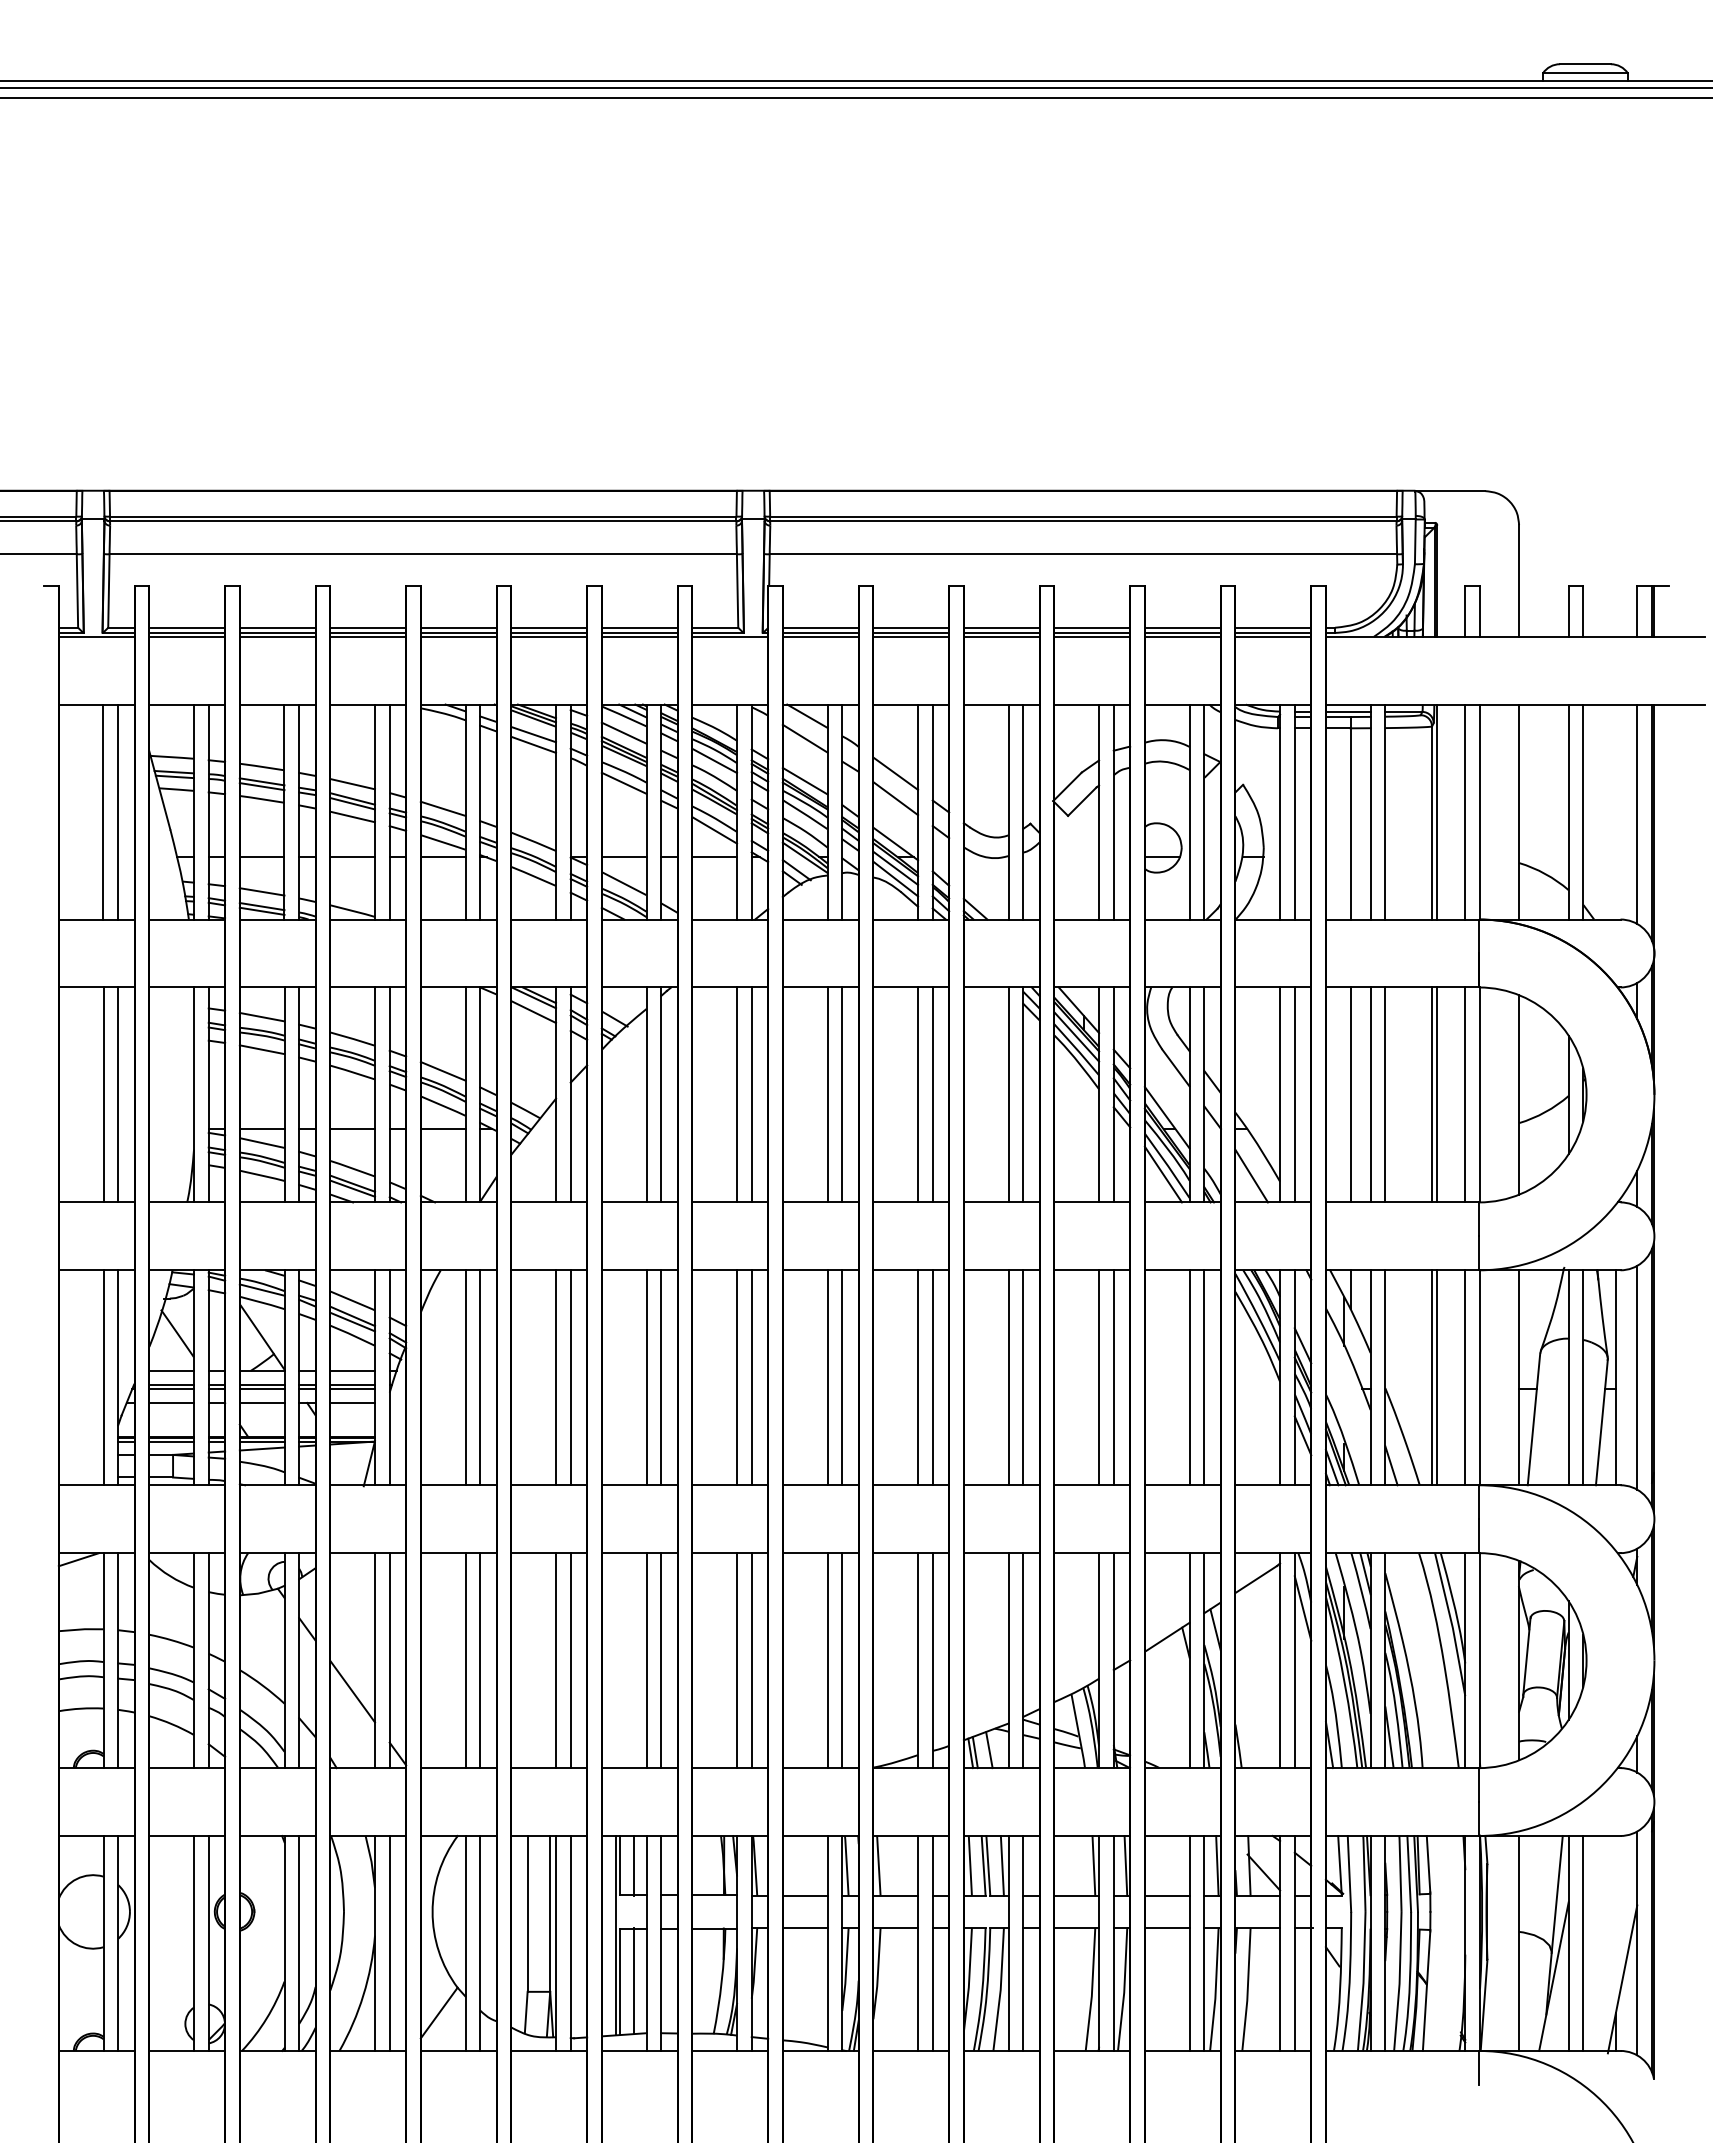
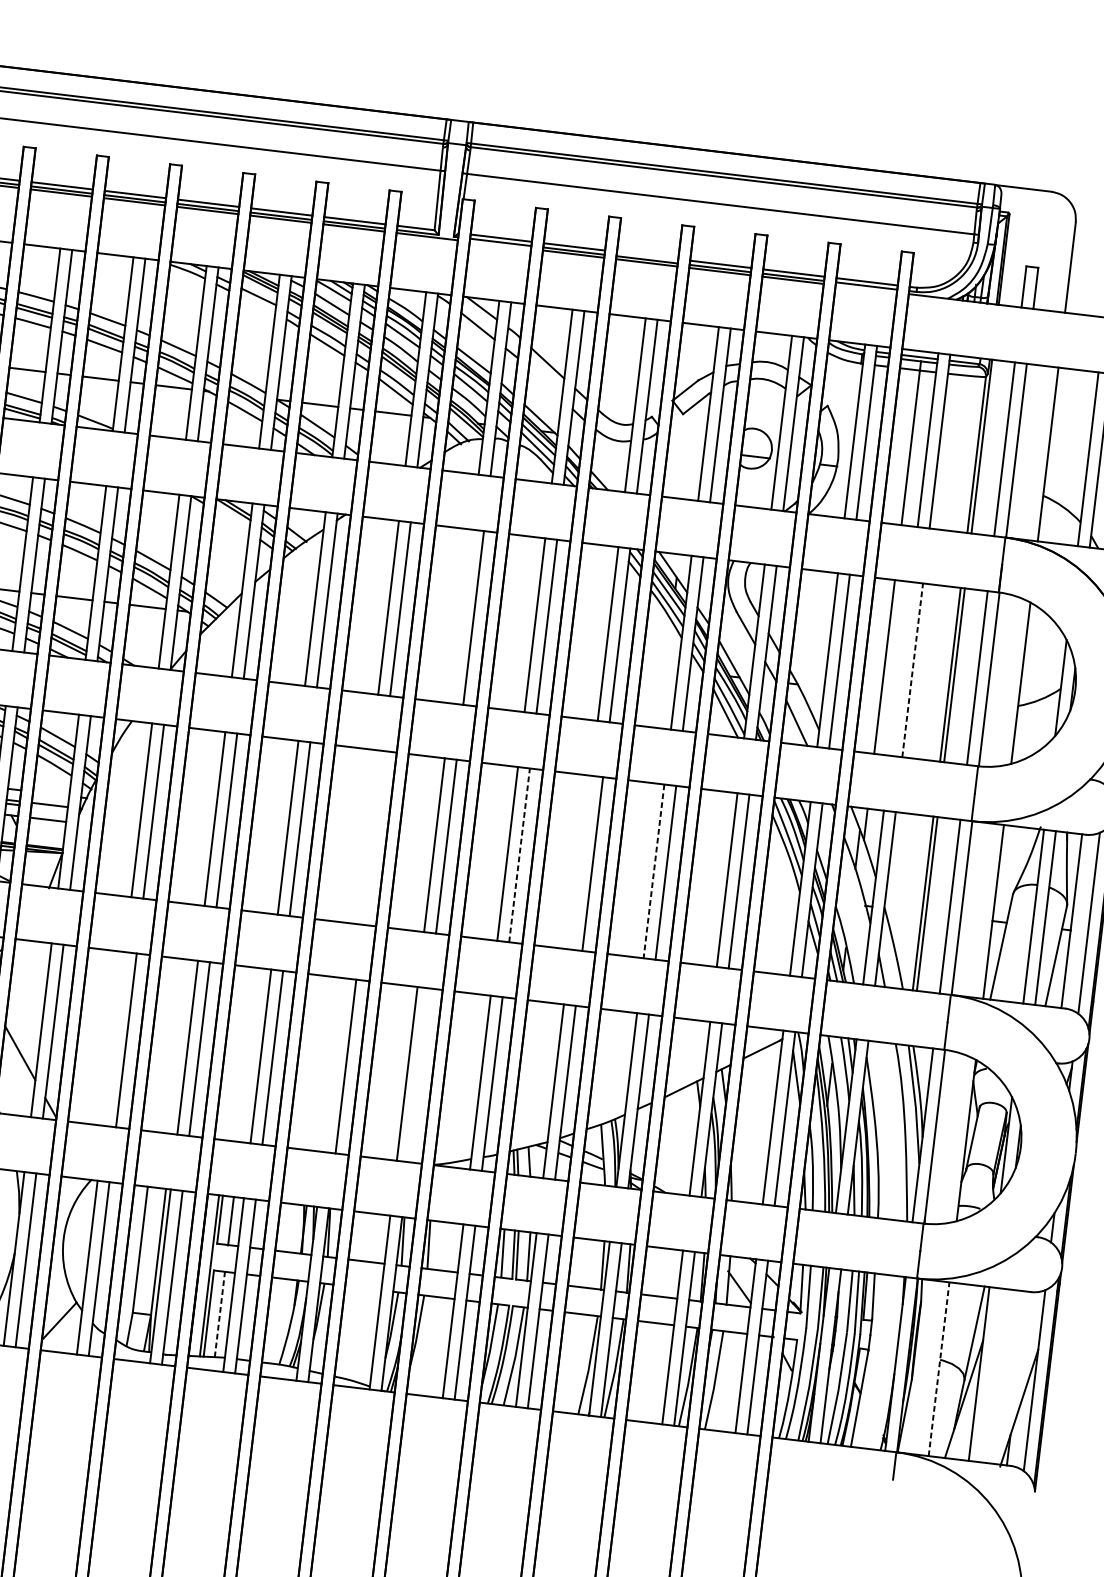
line: (1001, 627) -> (647, 255), removed
line: (820, 636) -> (500, 245), removed
line: (1273, 636) -> (866, 288), removed
line: (533, 744) -> (257, 304), removed
line: (895, 798) -> (545, 383), removed
line: (533, 1012) -> (231, 521), removed
line: (827, 1094) -> (461, 616), removed
line: (1370, 1094) -> (900, 668), removed
line: (1385, 1094) -> (912, 669), solid -> dashed
line: (352, 1371) -> (51, 794), removed
line: (737, 1377) -> (361, 836), removed
line: (751, 1377) -> (373, 837), removed
line: (932, 1377) -> (519, 855), solid -> dashed
line: (1008, 1377) -> (580, 862), removed
line: (1099, 1378) -> (654, 872), solid -> dashed
line: (352, 1389) -> (49, 808), removed
line: (465, 1660) -> (114, 1038), removed
line: (737, 1660) -> (334, 1065), removed
line: (842, 1660) -> (419, 1075), removed
line: (804, 1928) -> (362, 1288), removed
line: (1519, 1942) -> (939, 1368), solid -> dashed
line: (1583, 1942) -> (991, 1374), removed
line: (634, 1980) -> (220, 1313), solid -> dashed

